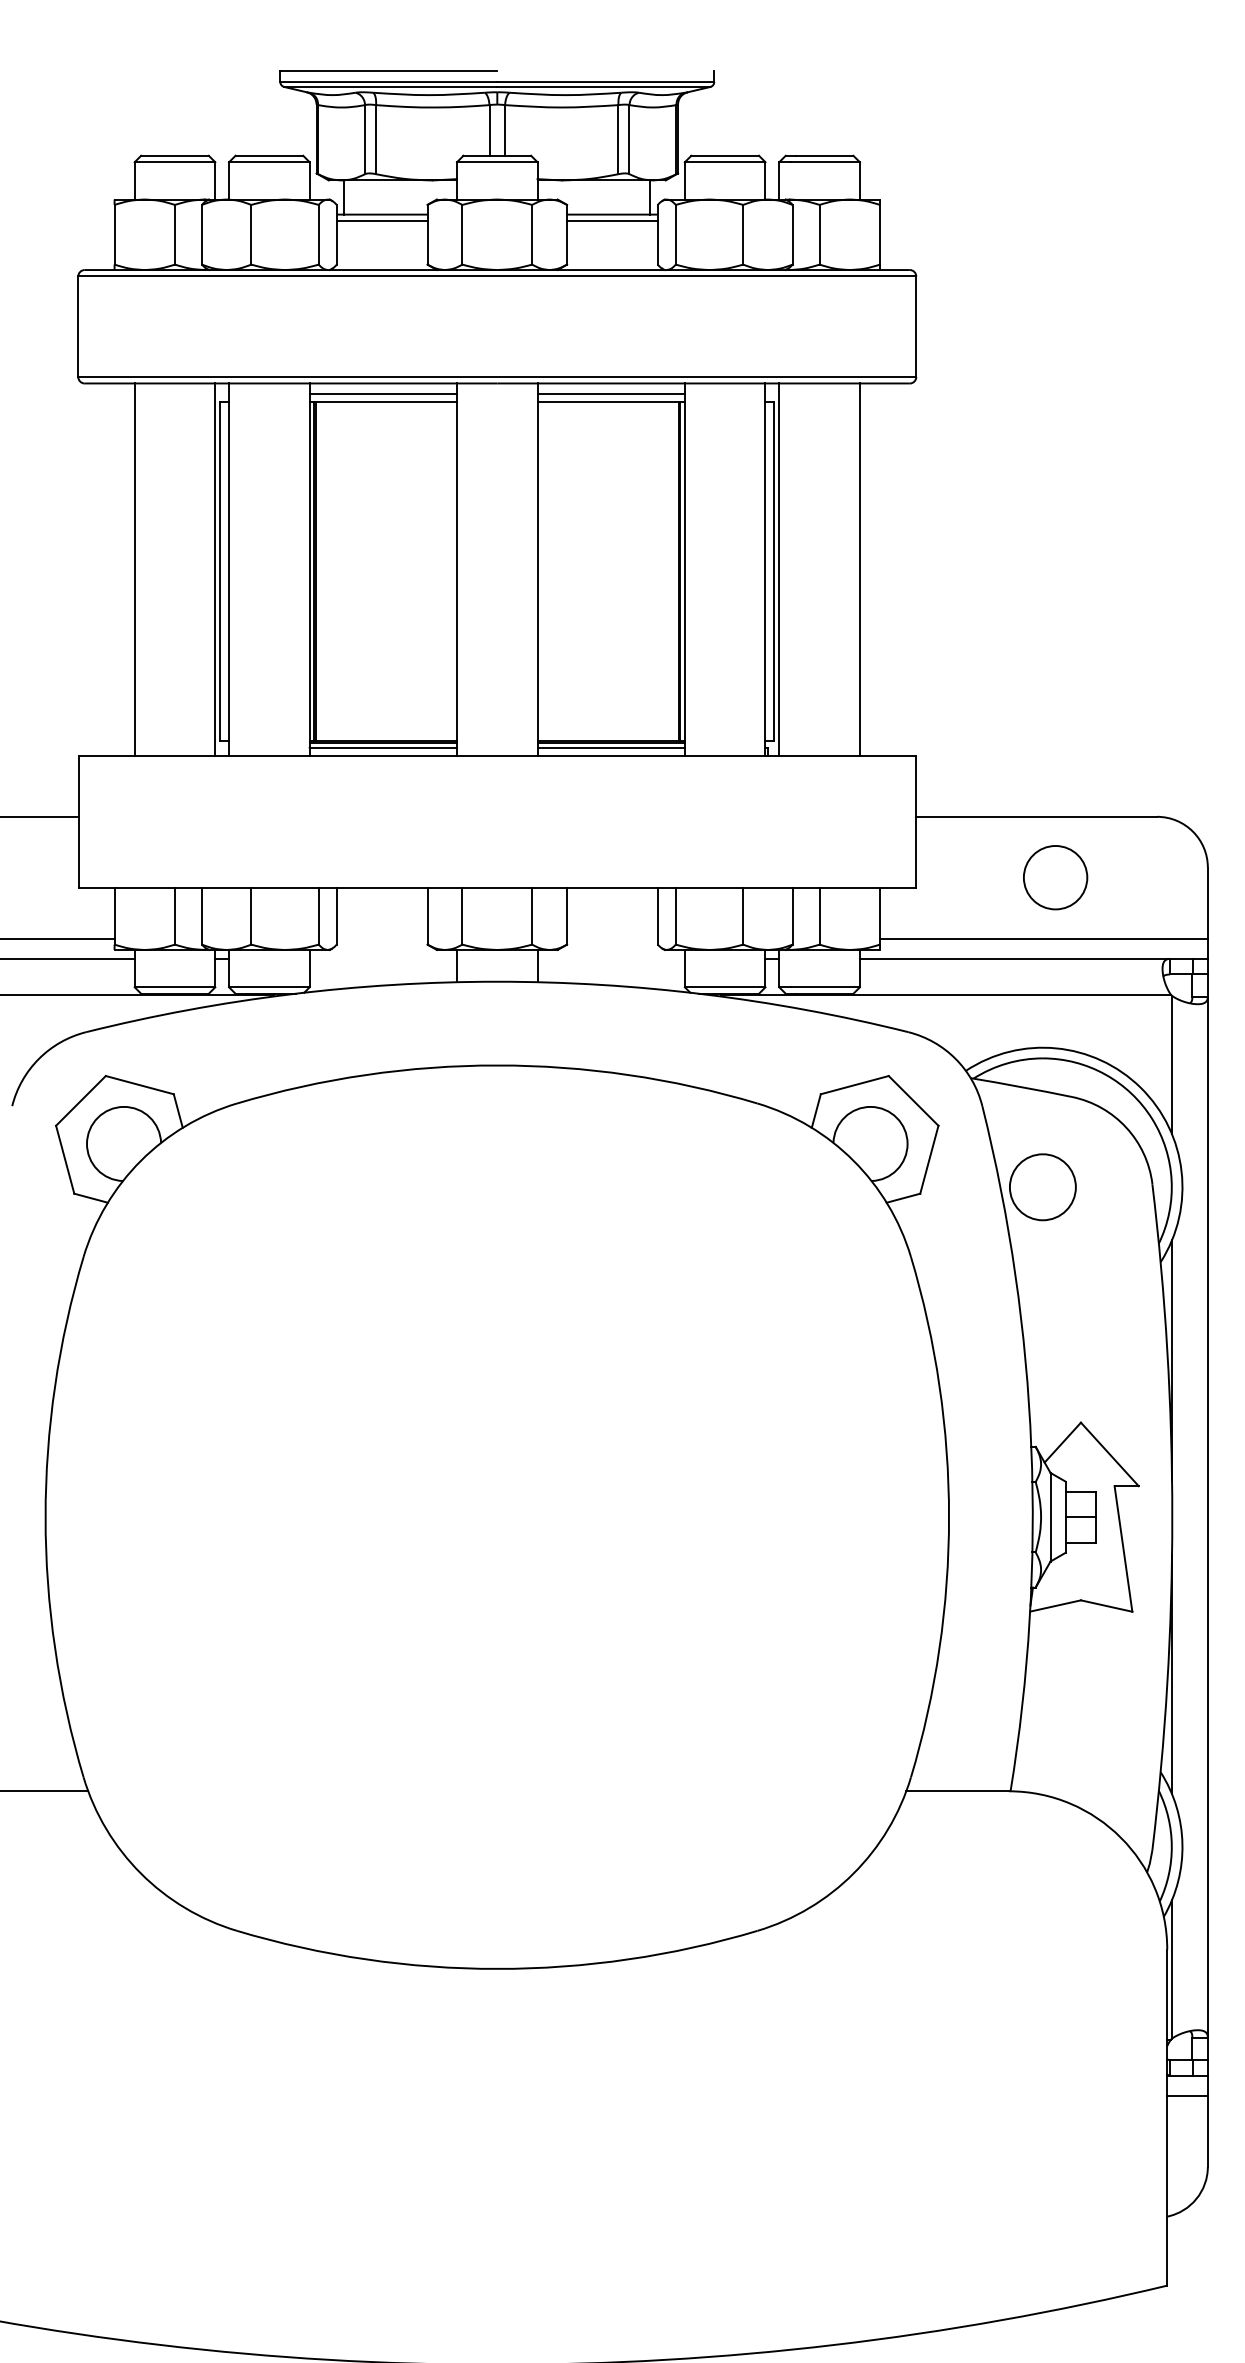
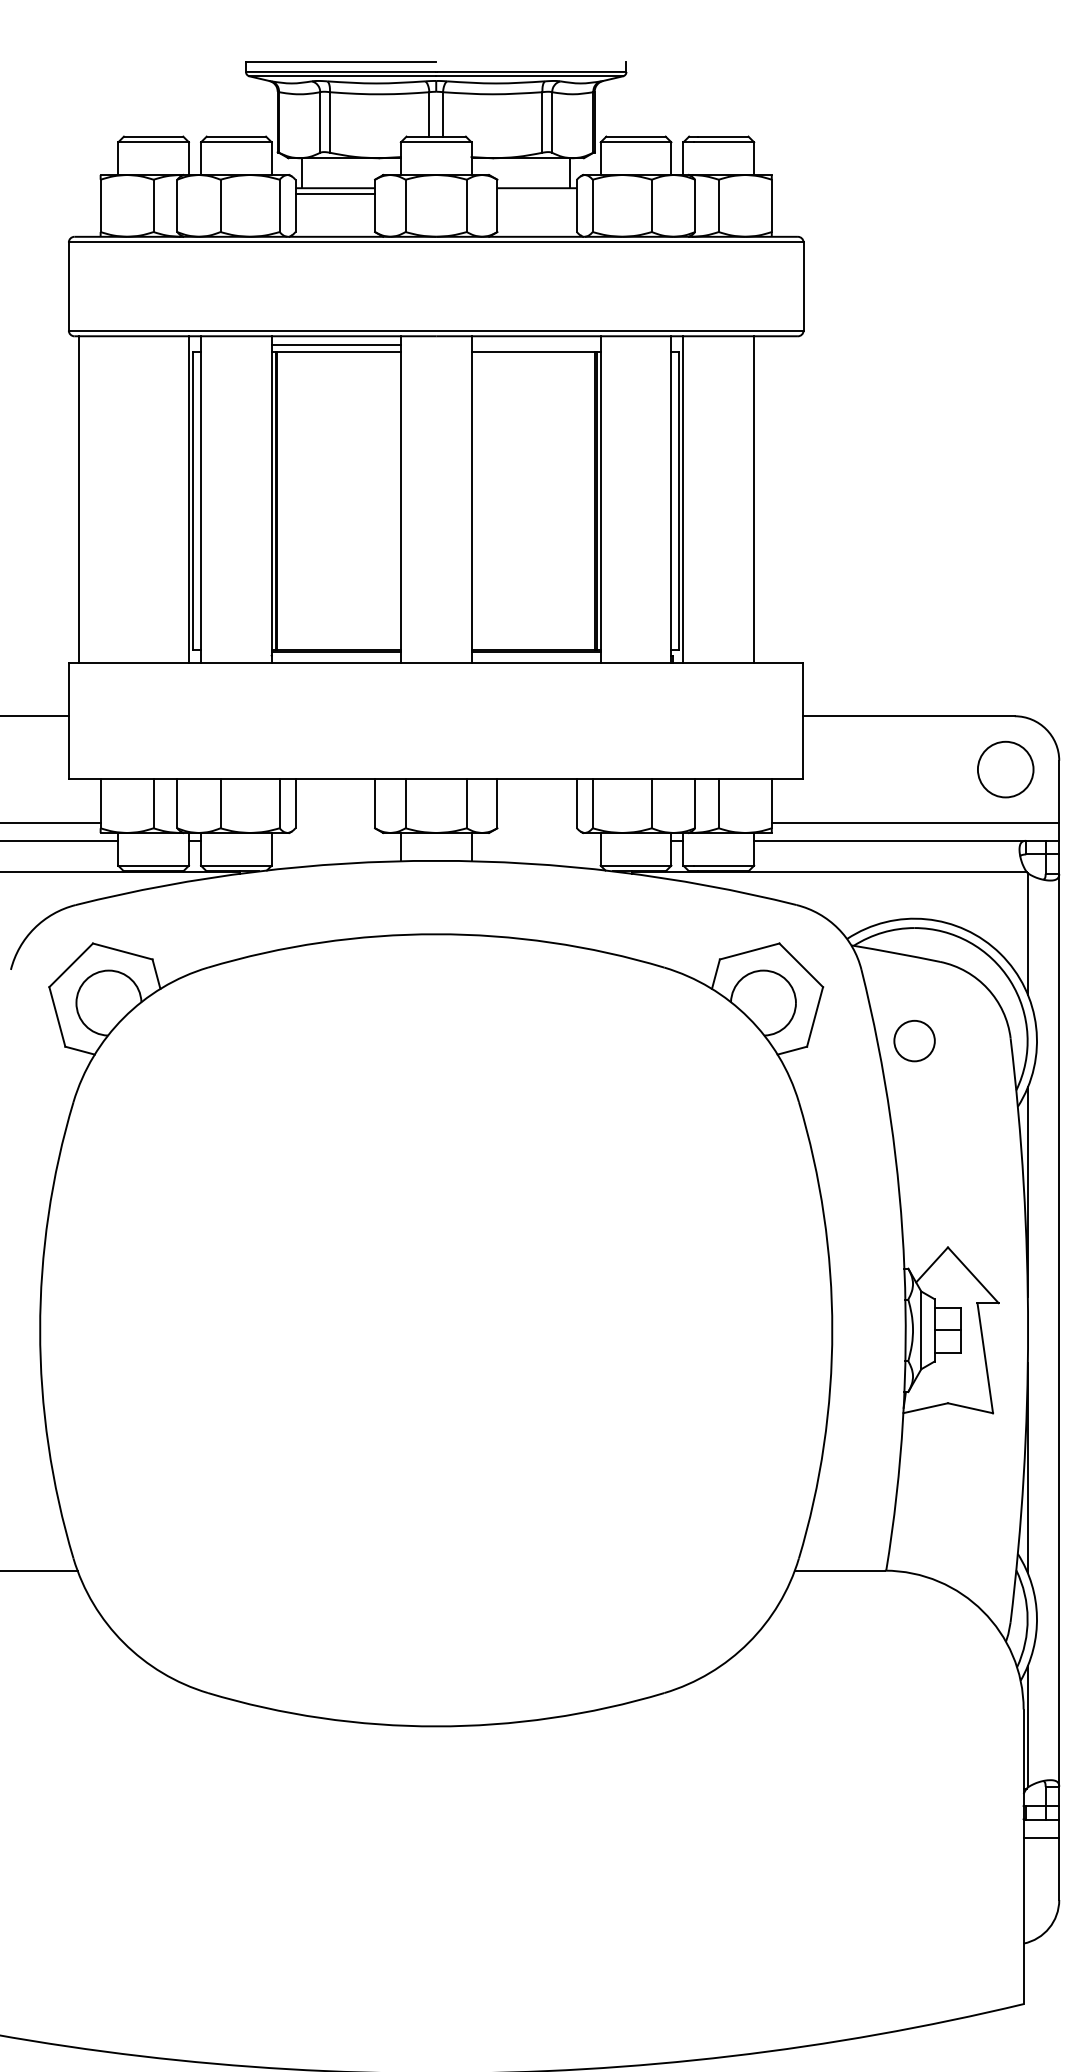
line: (611, 220) -> (536, 193), removed
line: (610, 393) -> (535, 345), removed
line: (134, 569) -> (79, 499), moved
line: (382, 747) -> (335, 655), removed
line: (610, 747) -> (535, 655), removed
circle: (1055, 877) -> (1005, 769), moved
circle: (1042, 1187) -> (914, 1041), size x0.7

